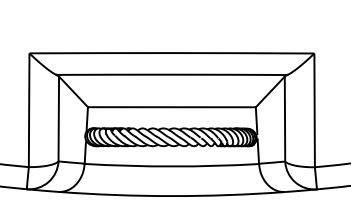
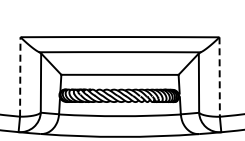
line: (29, 109) -> (20, 76), solid -> dashed
line: (314, 111) -> (219, 77), solid -> dashed

